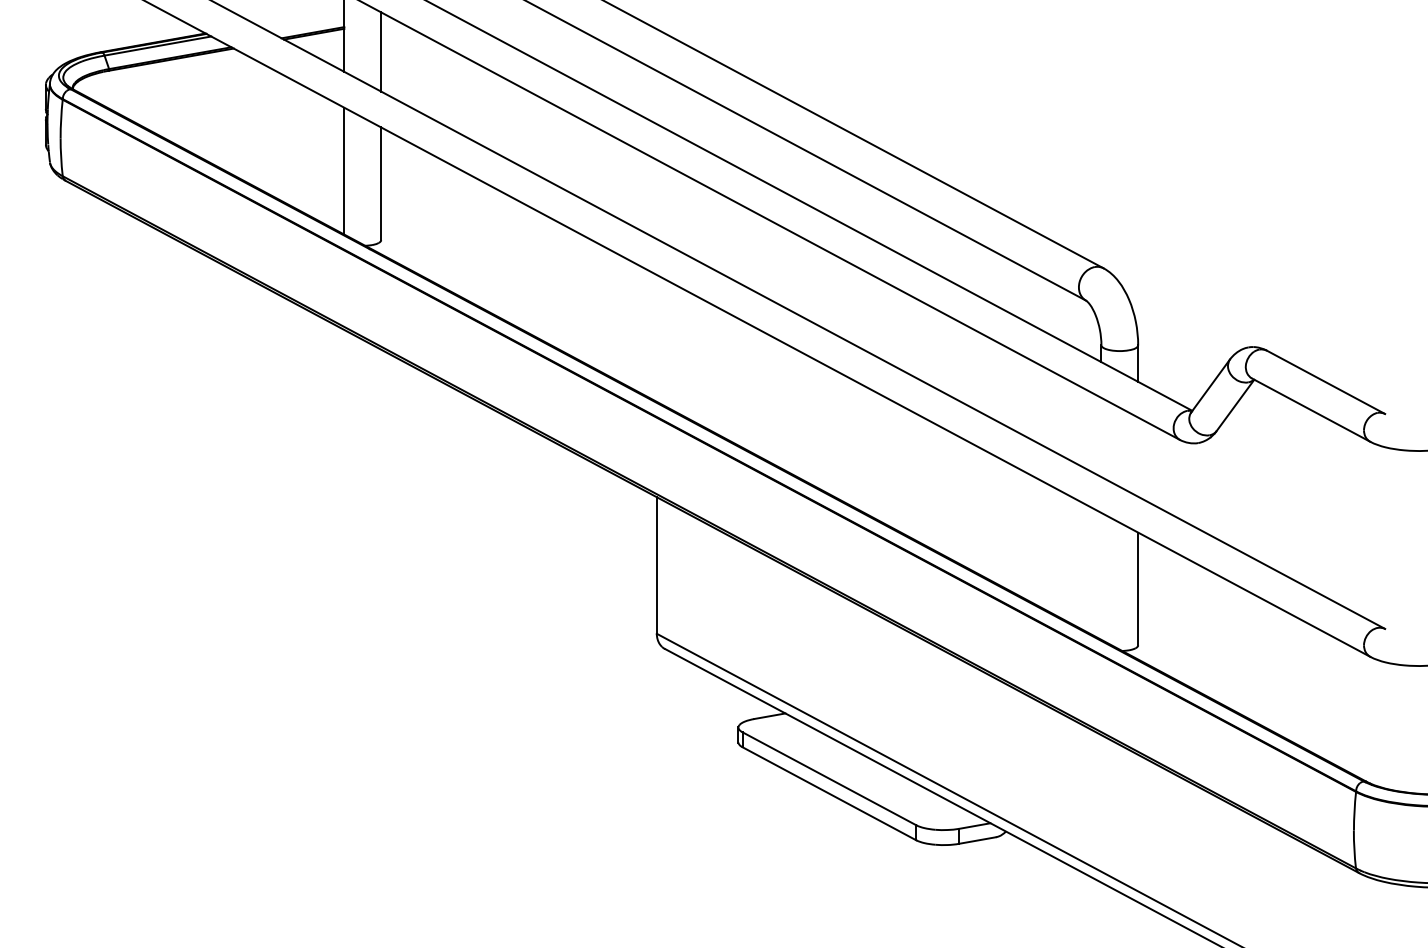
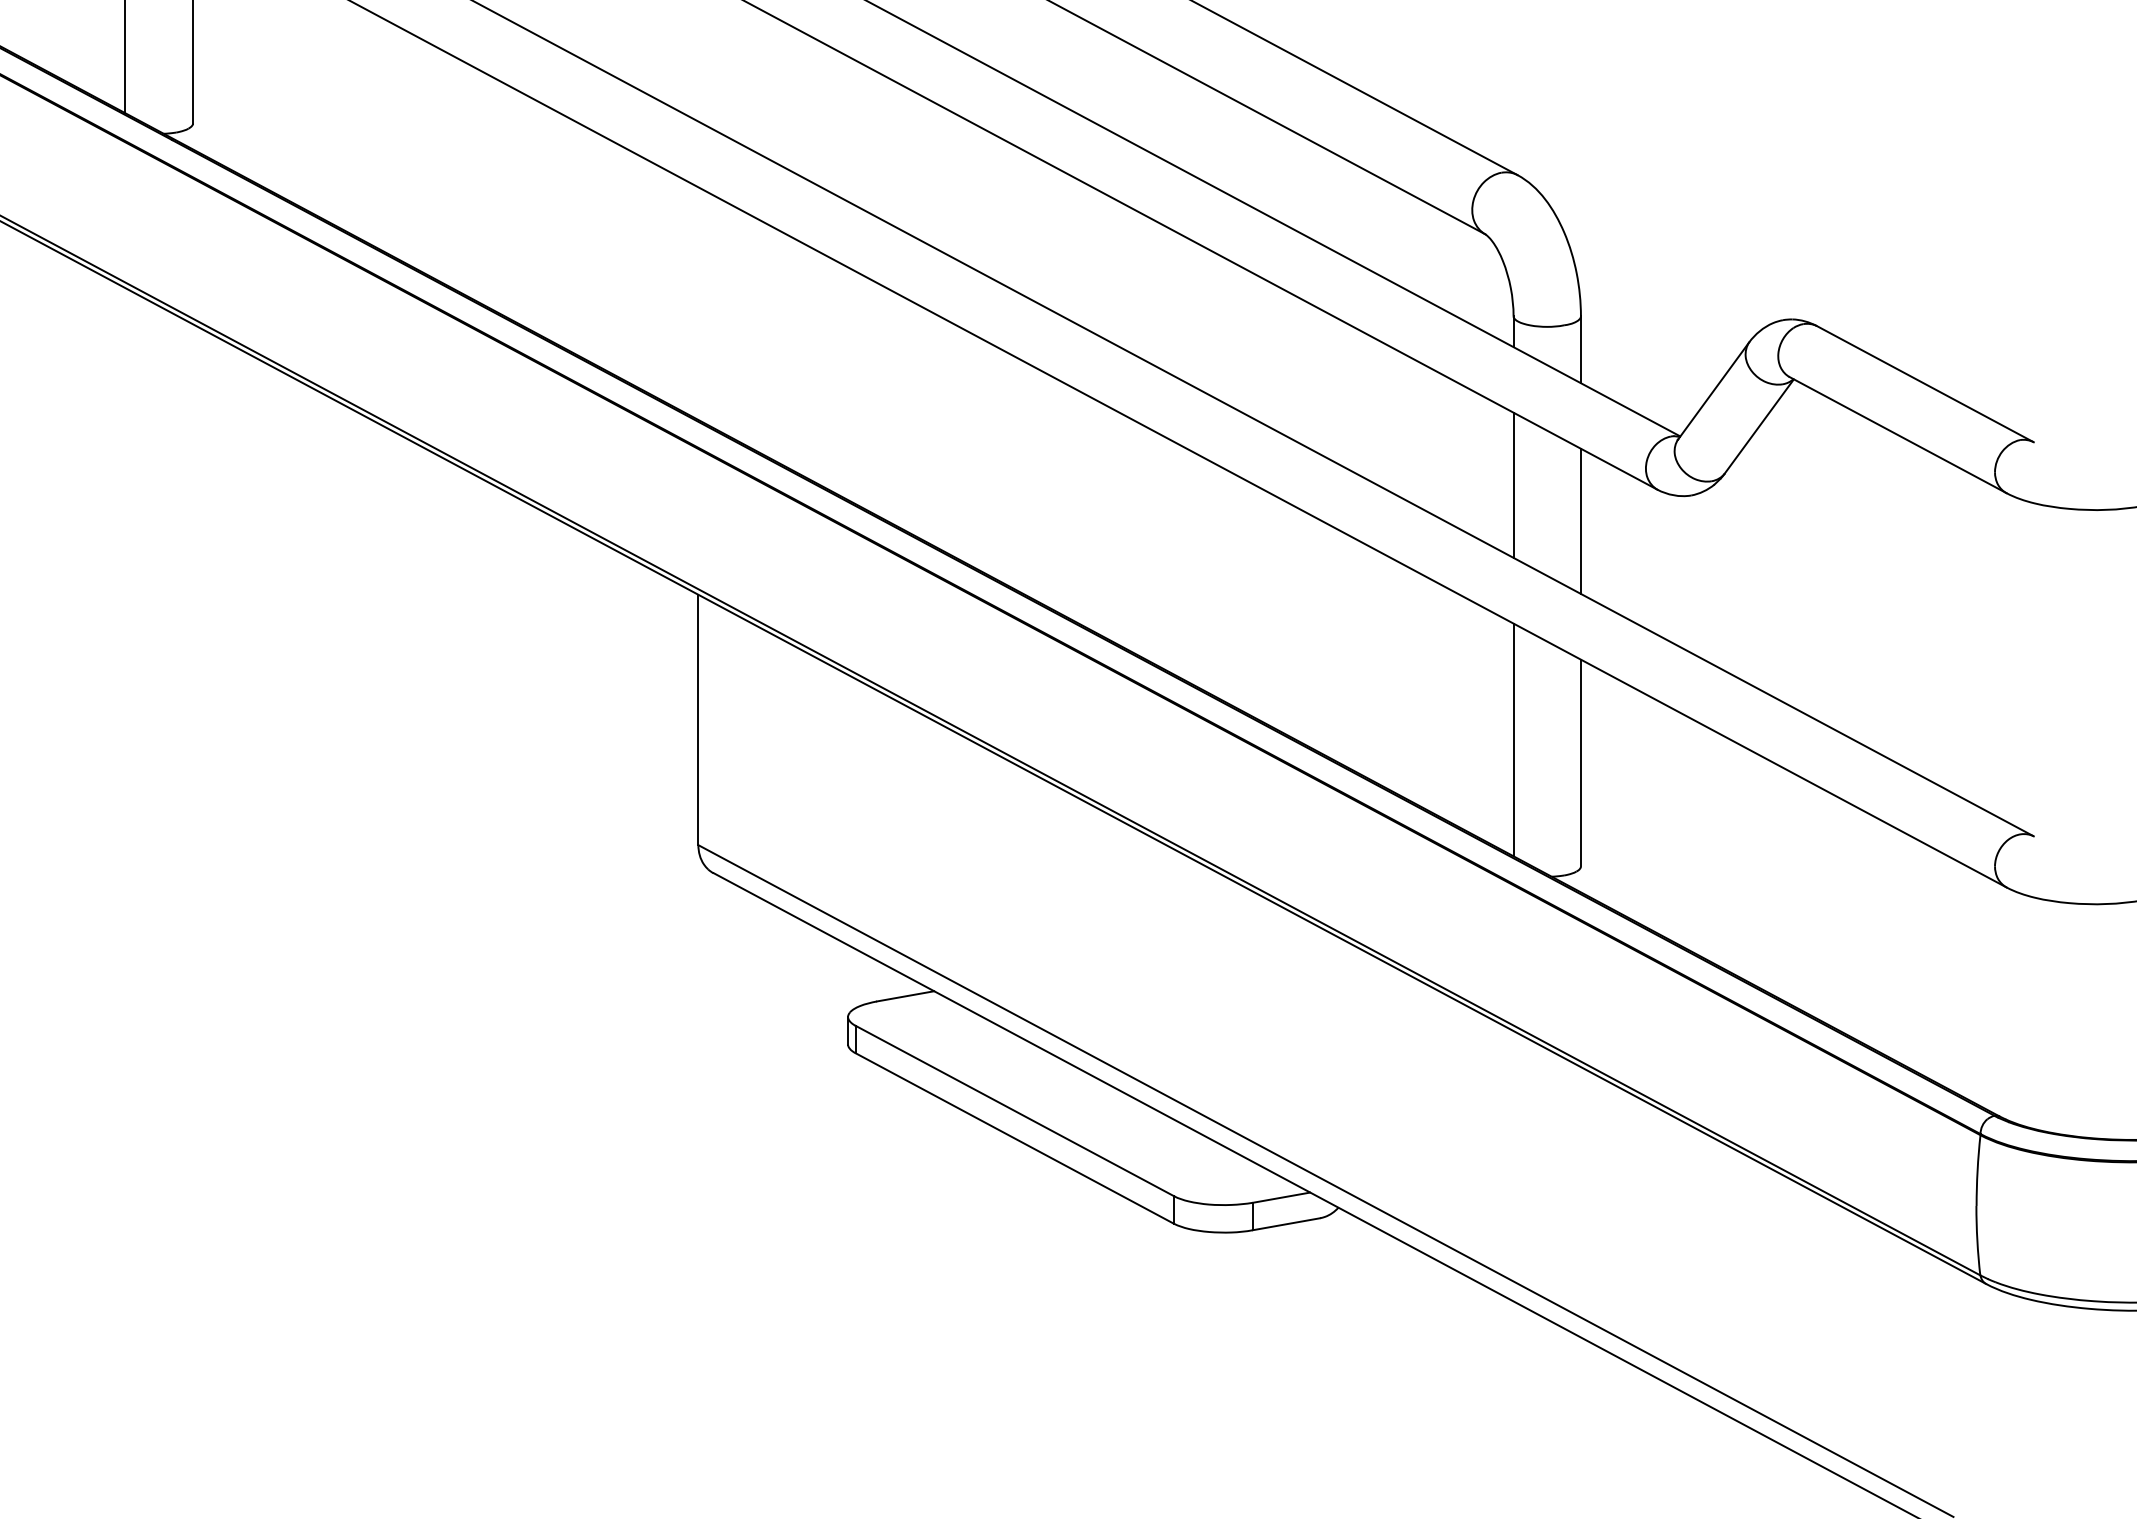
line: (1101, 437) -> (1513, 485), added
line: (1138, 456) -> (1581, 520), added
line: (1101, 575) -> (1513, 738), added

